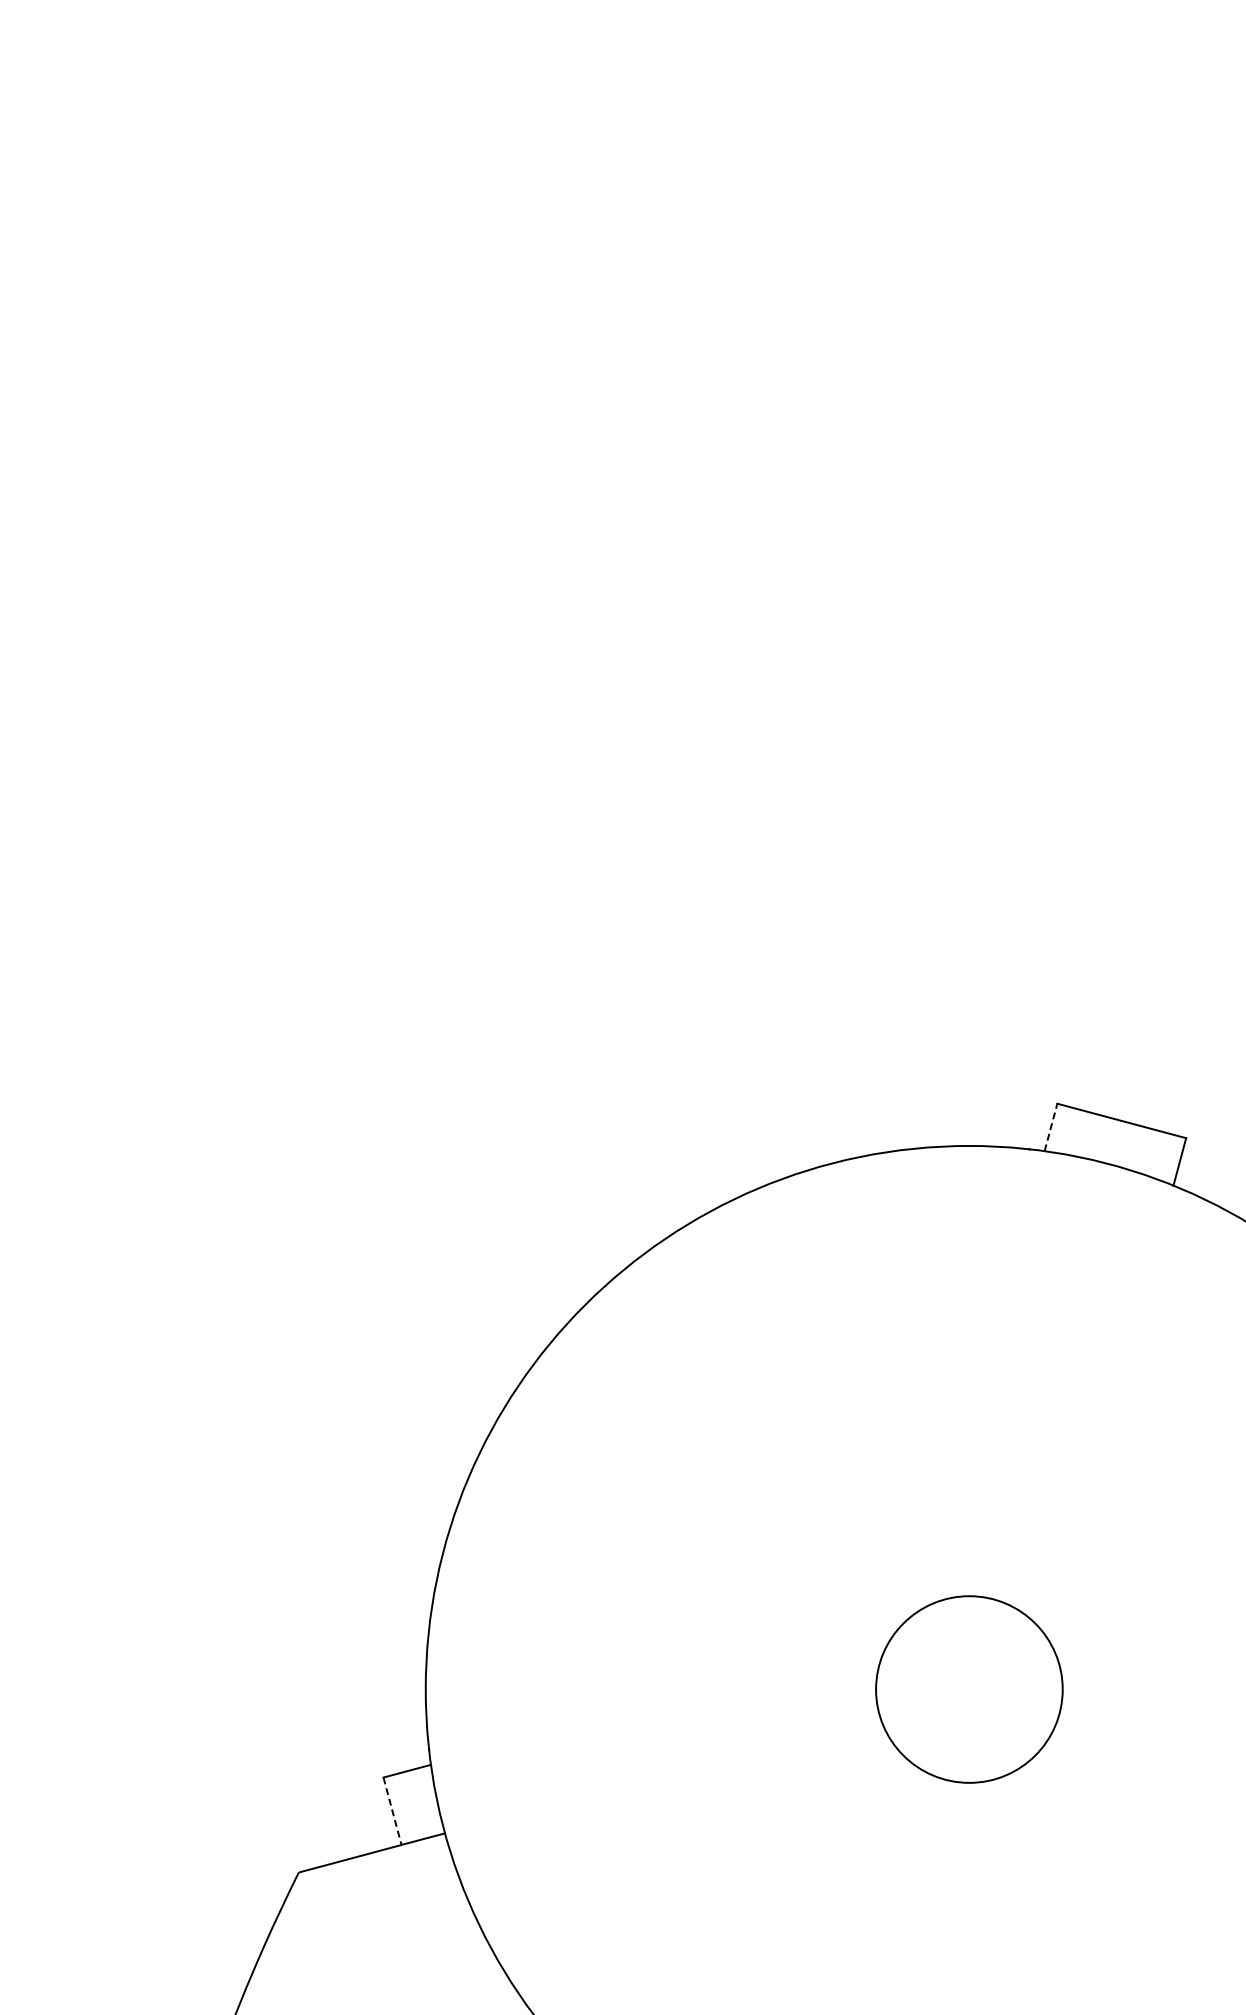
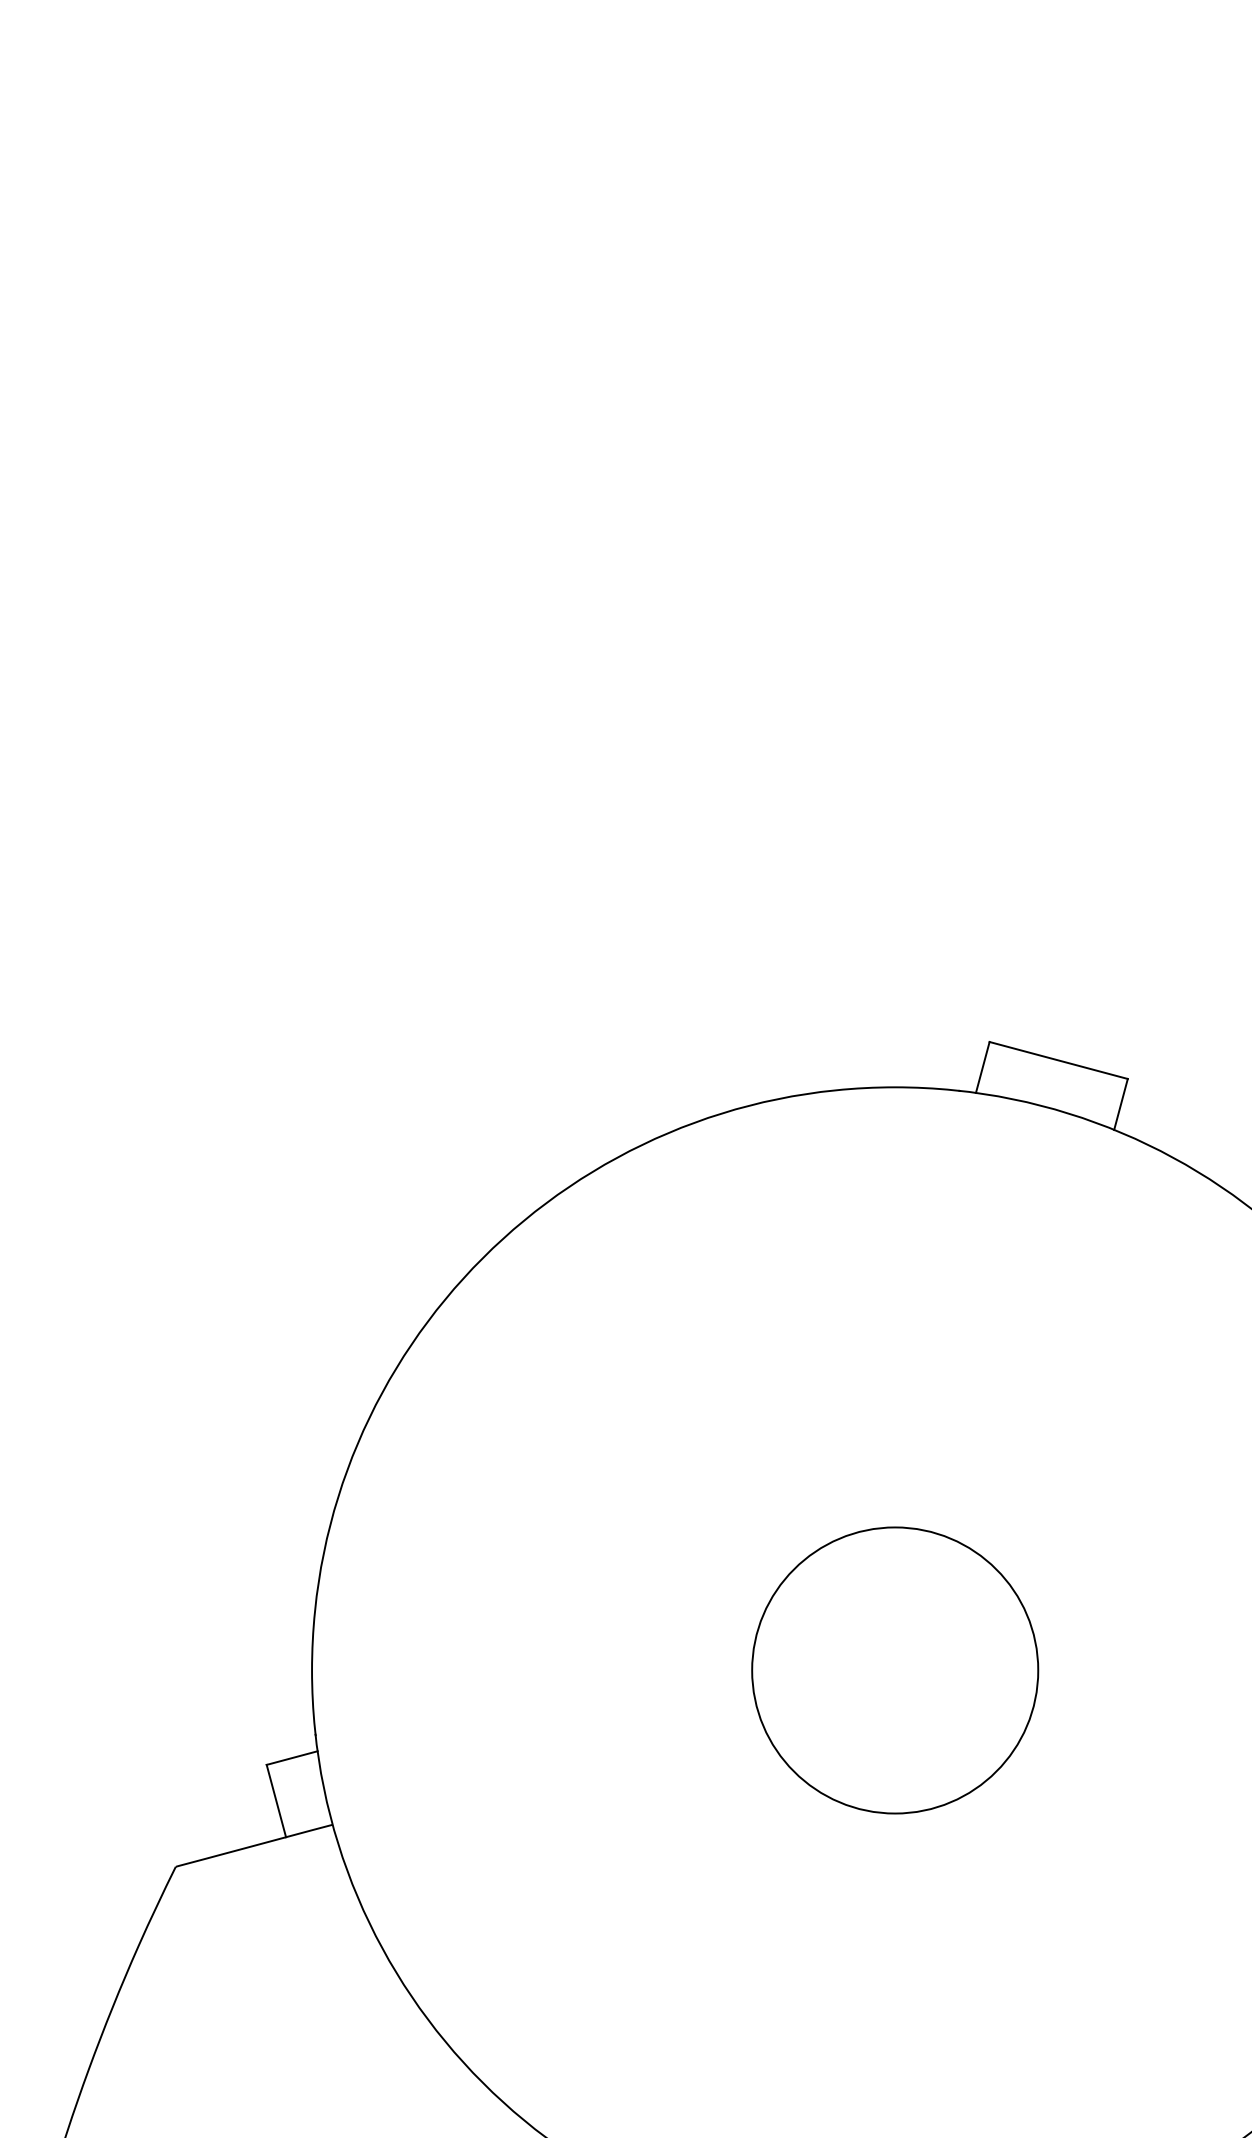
line: (1051, 1127) -> (983, 1067), dashed -> solid
circle: (969, 1689) -> (895, 1670), size x1.43
line: (392, 1811) -> (276, 1801), dashed -> solid

